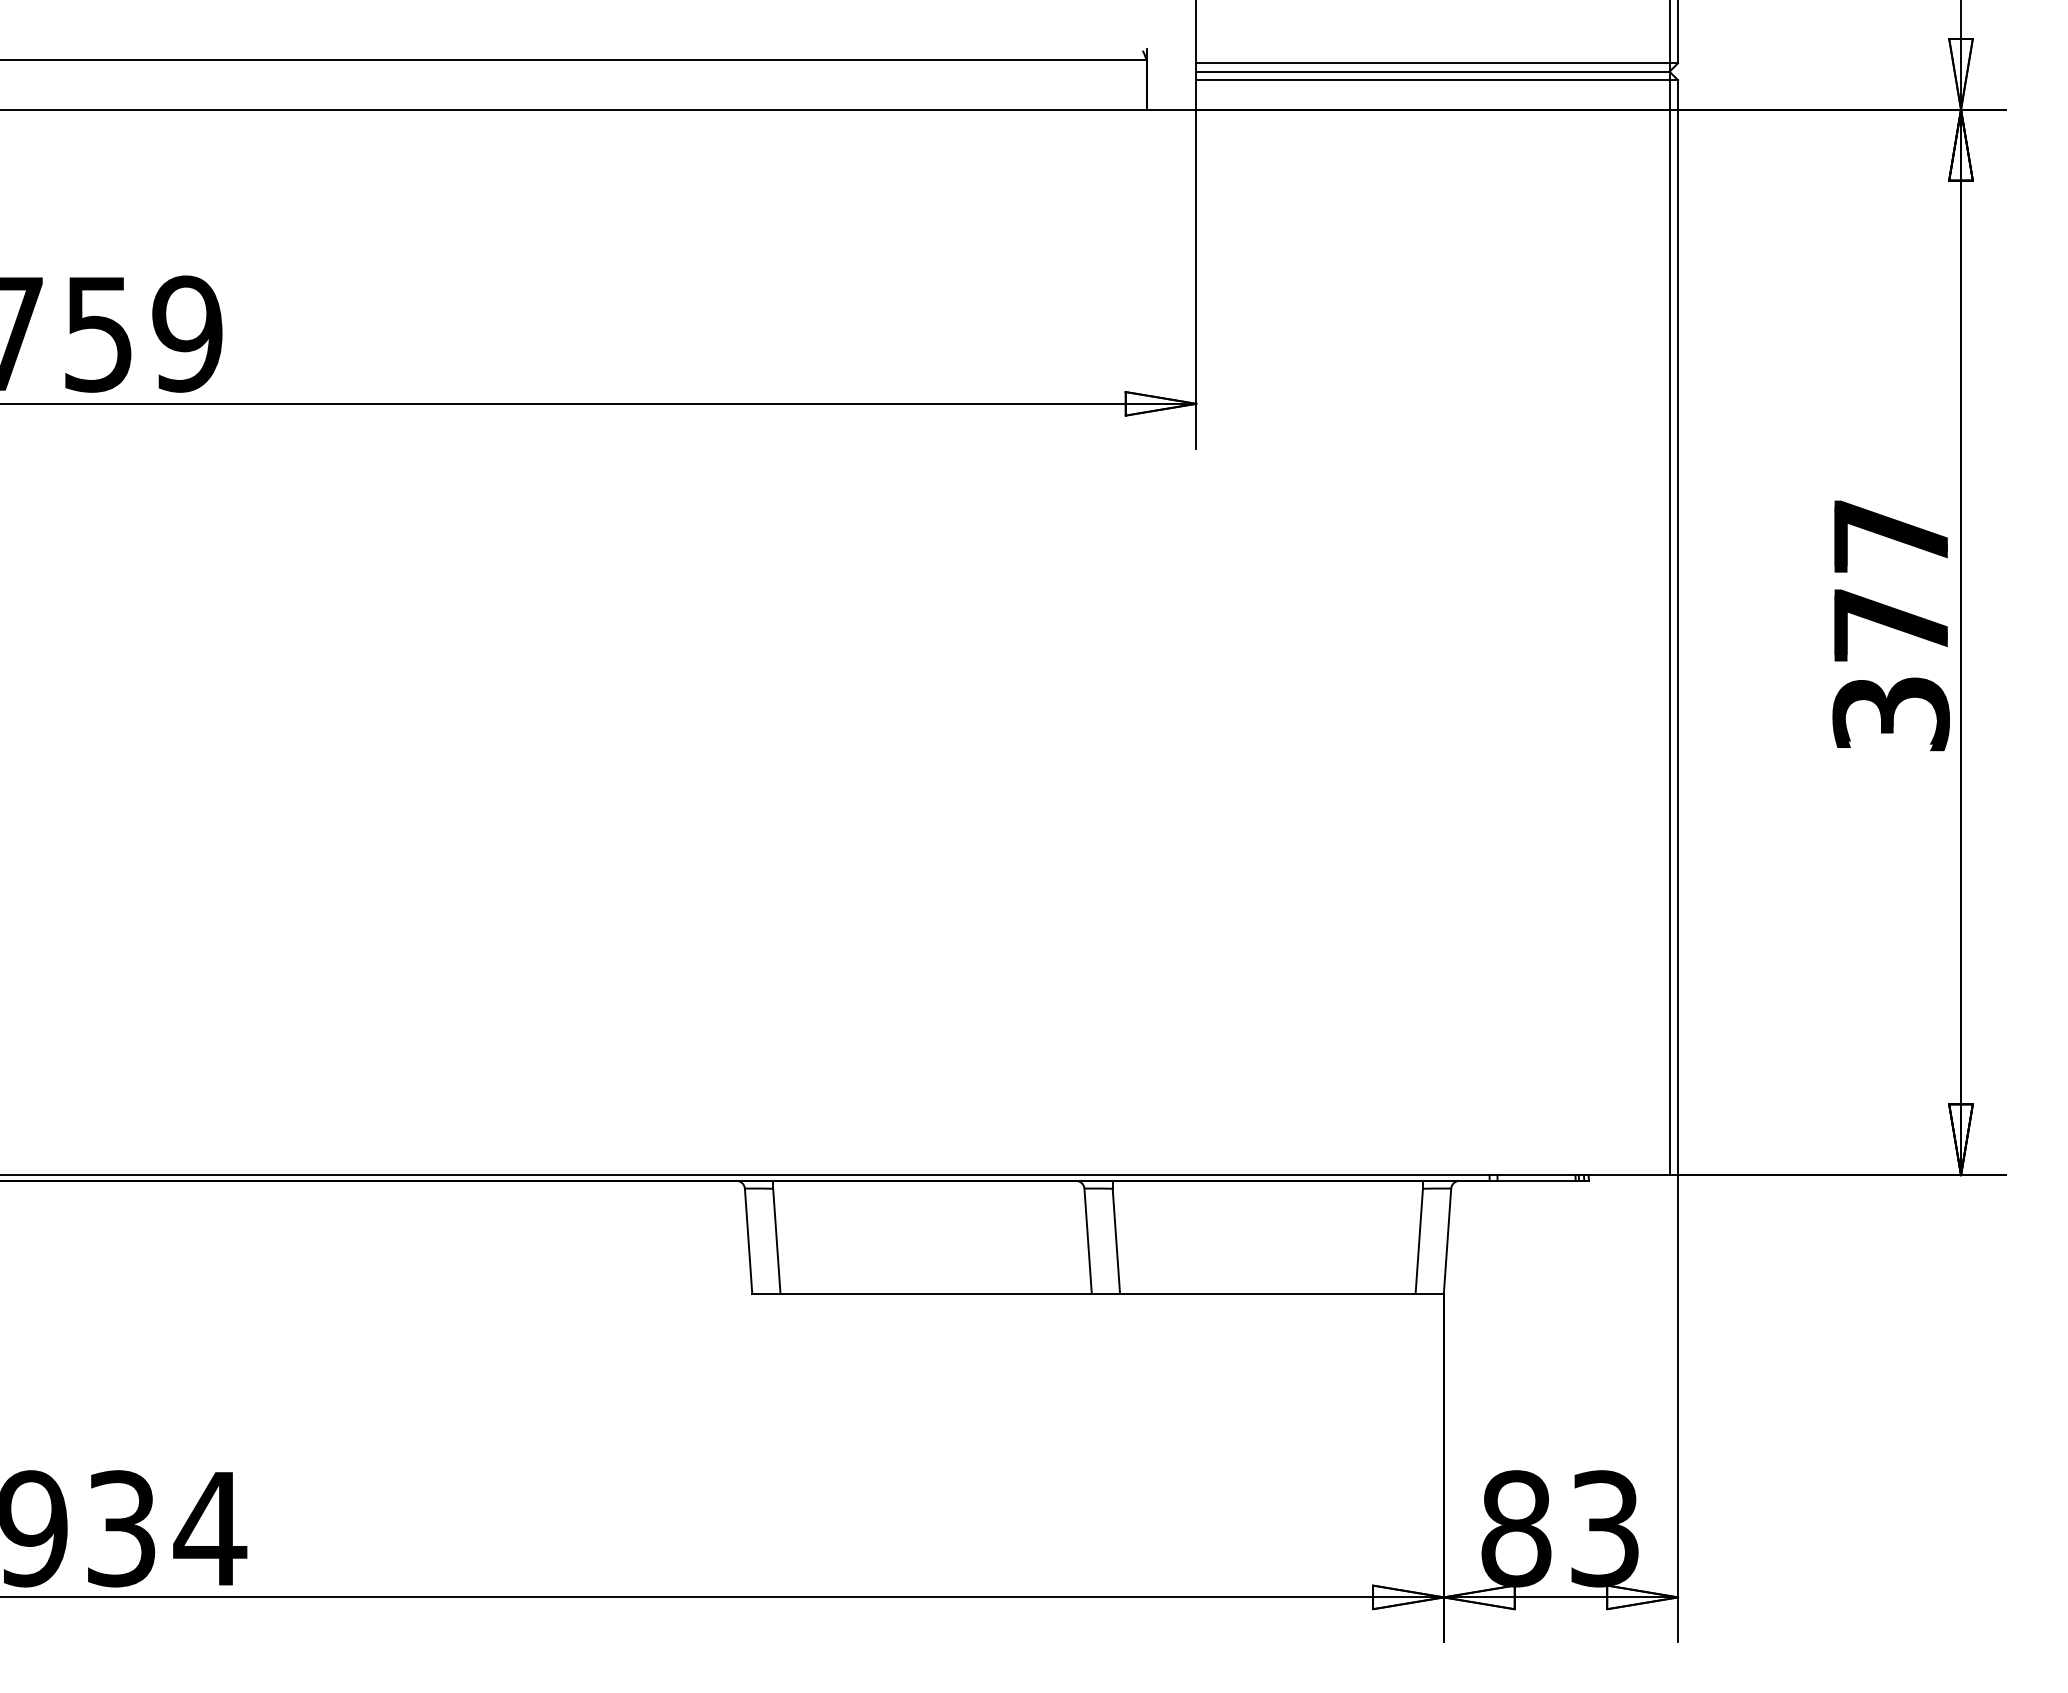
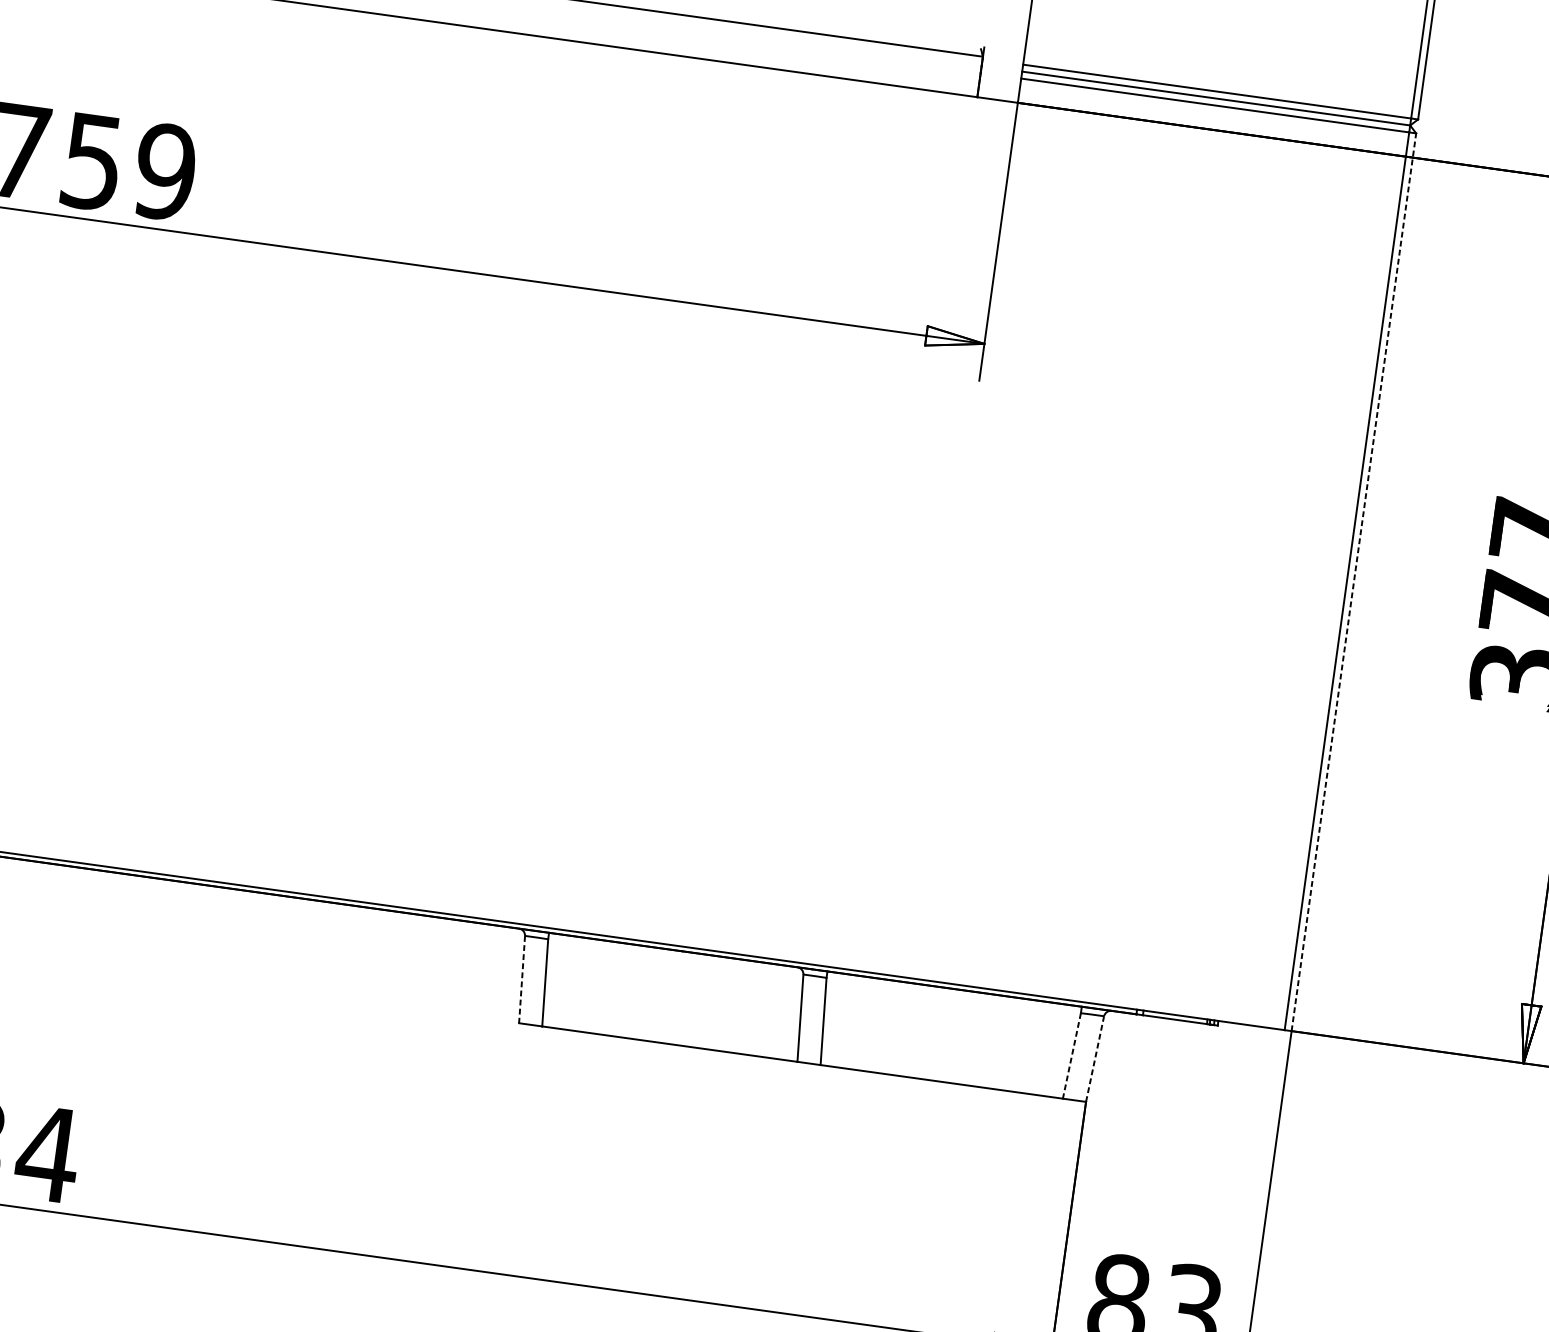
line: (1678, 627) -> (1354, 582), solid -> dashed
line: (748, 1241) -> (521, 979), solid -> dashed
line: (1419, 1241) -> (1072, 1056), solid -> dashed
line: (1447, 1241) -> (1095, 1059), solid -> dashed

